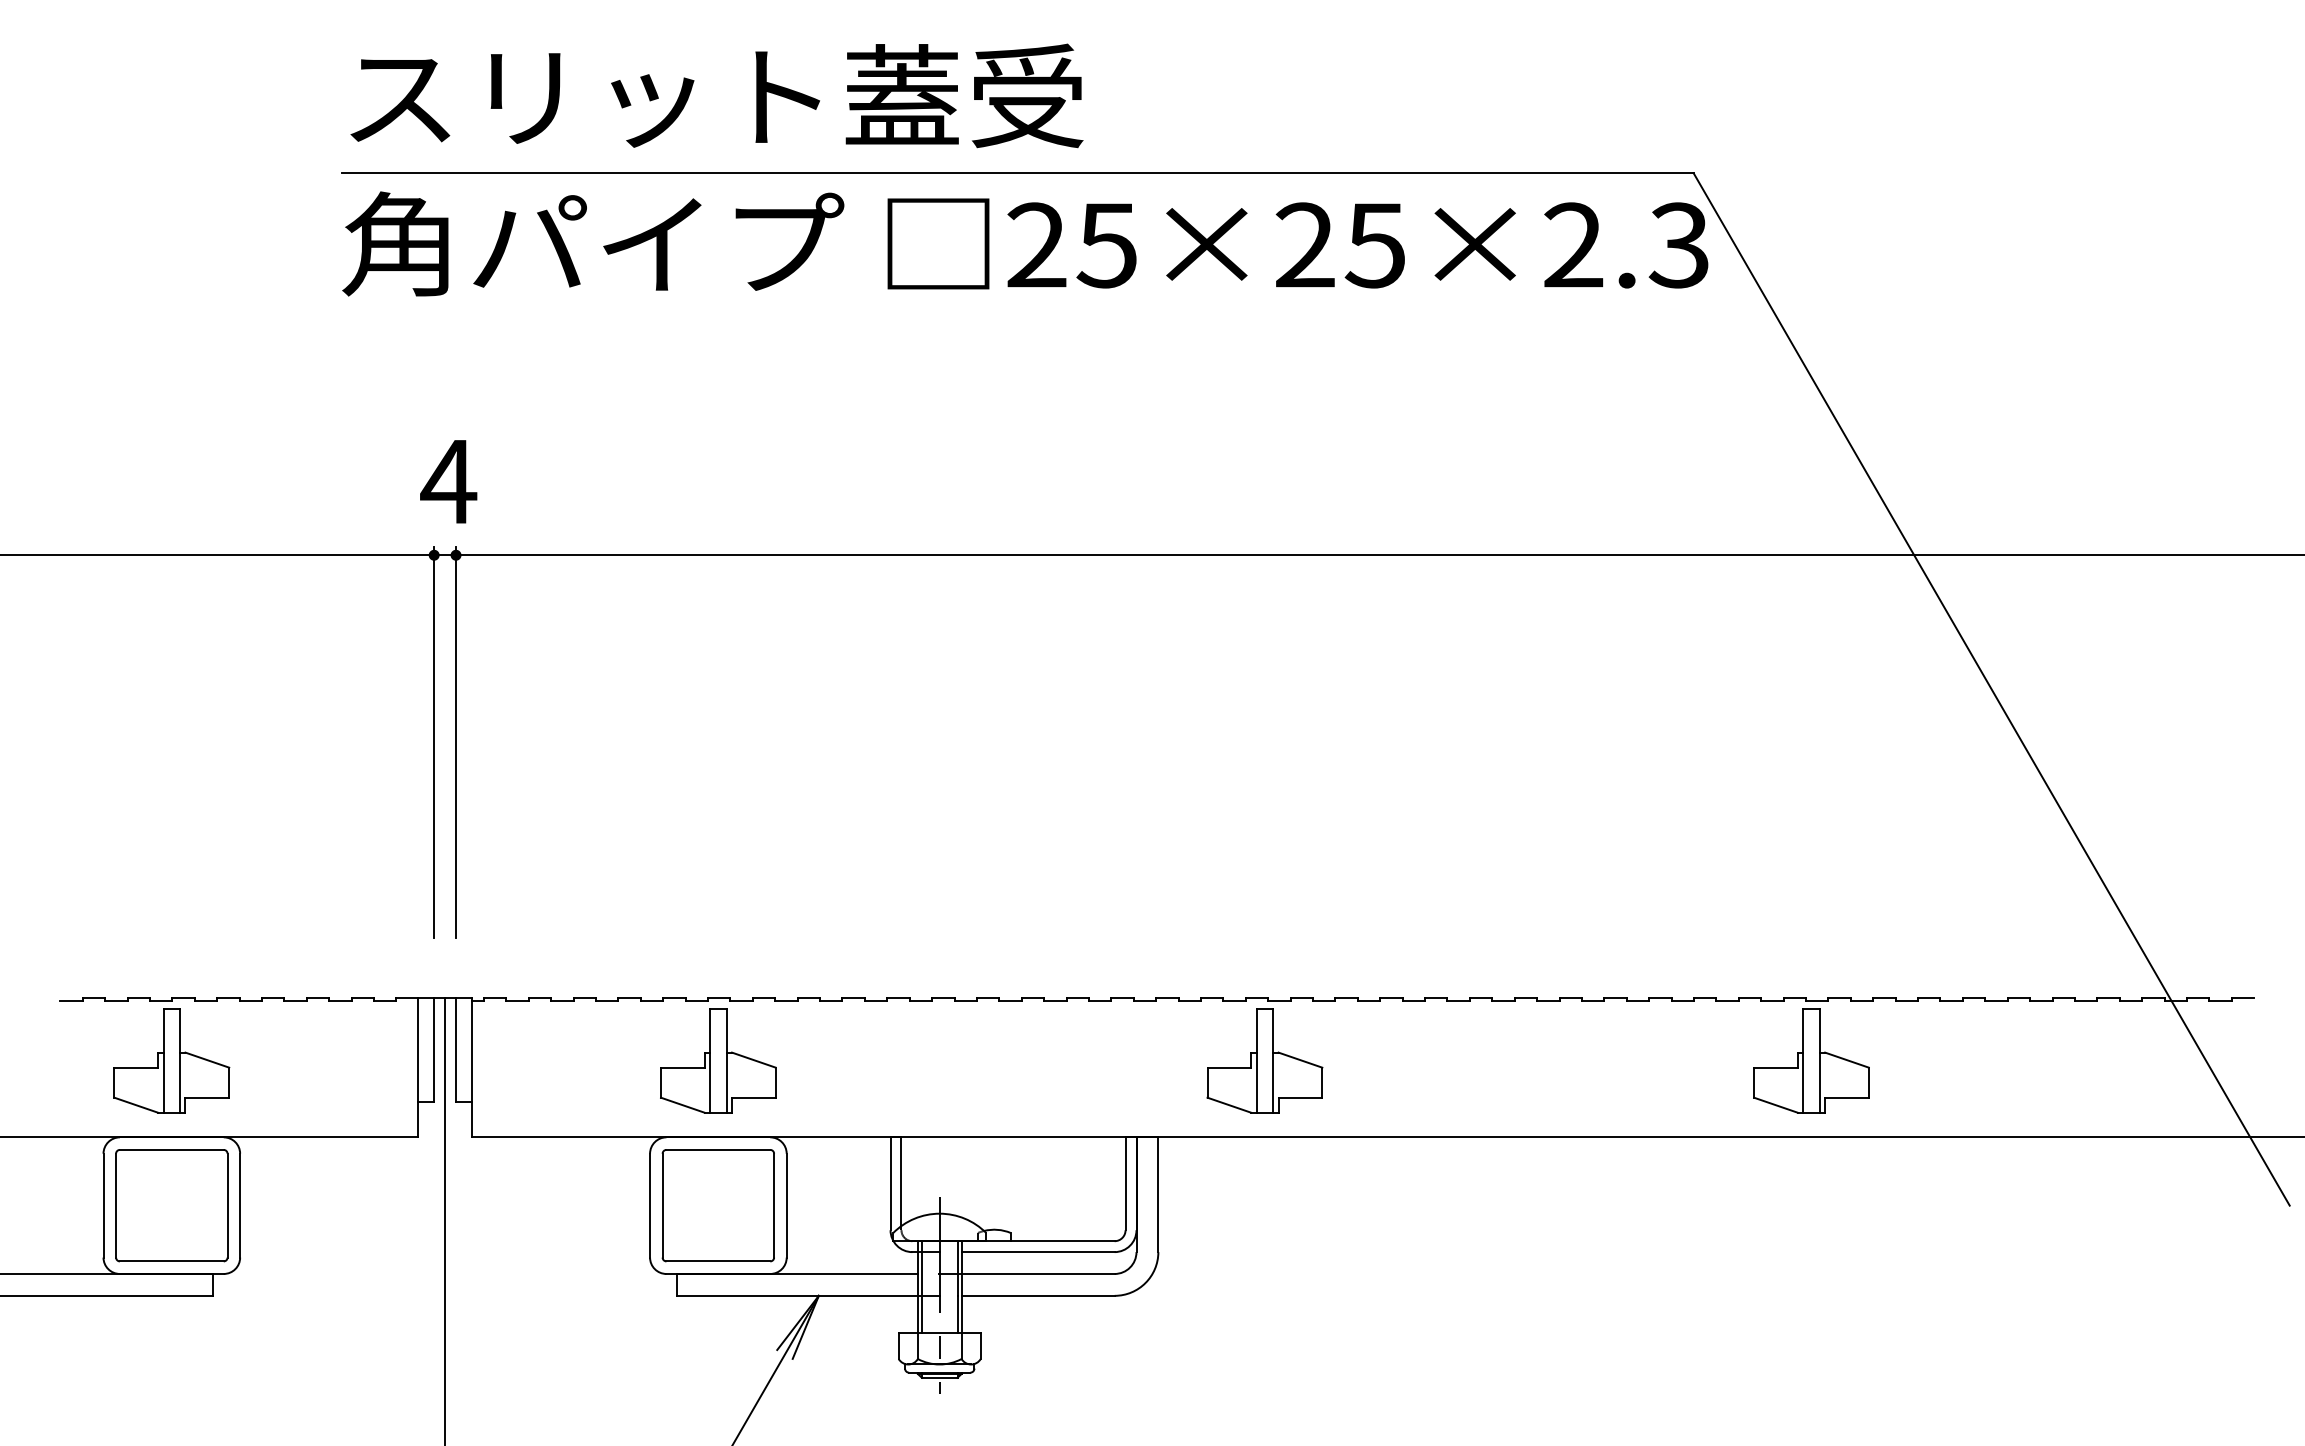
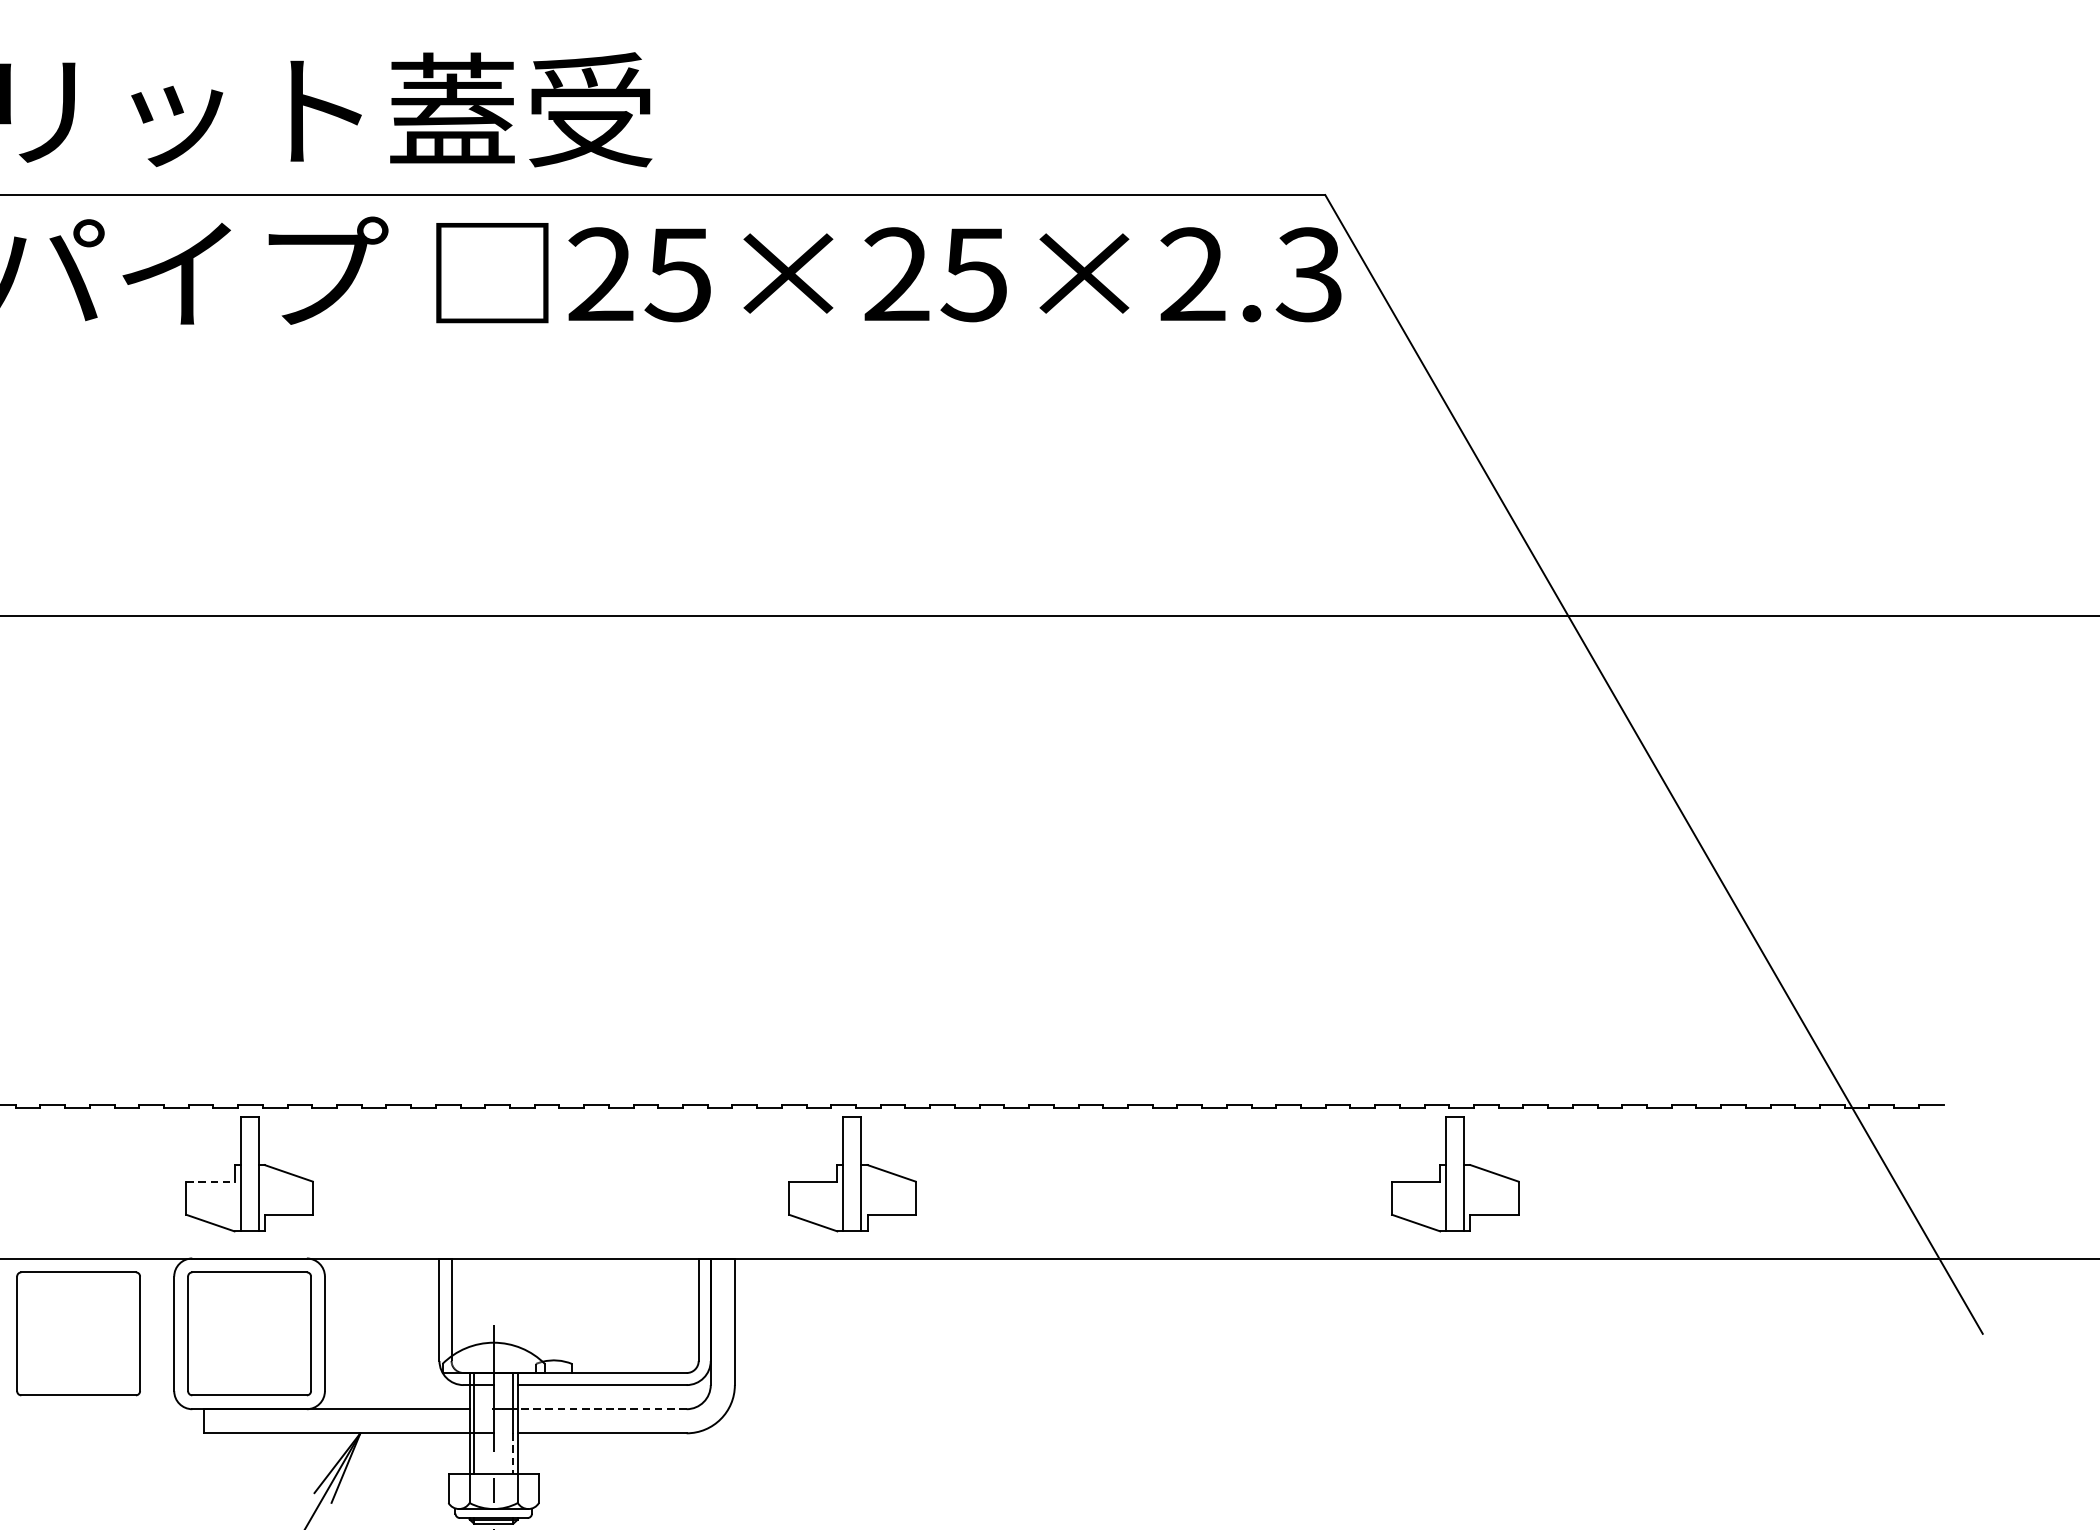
line: (682, 1067) -> (210, 1181), solid -> dashed
part: (562, 1205) -> (77, 1333), added
line: (1038, 1273) -> (602, 1408), solid -> dashed
line: (957, 1314) -> (513, 1453), solid -> dashed

